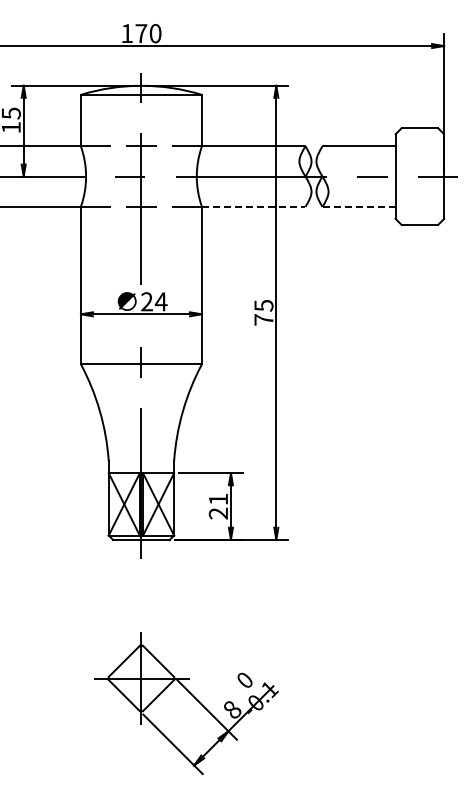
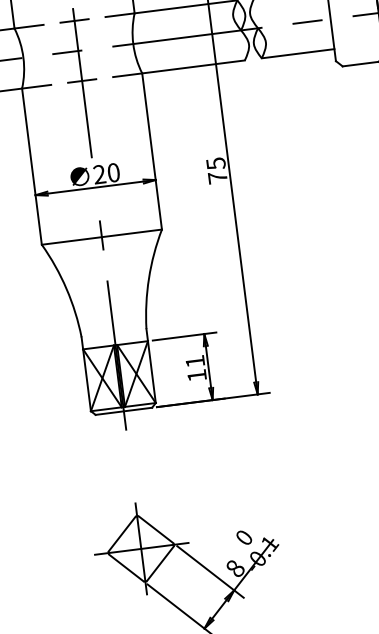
line: (253, 206) -> (193, 66), dashed -> solid
line: (359, 206) -> (298, 53), dashed -> solid
text: (160, 301) -> (112, 172), 24 -> 20
text: (217, 513) -> (196, 375), 21 -> 11

